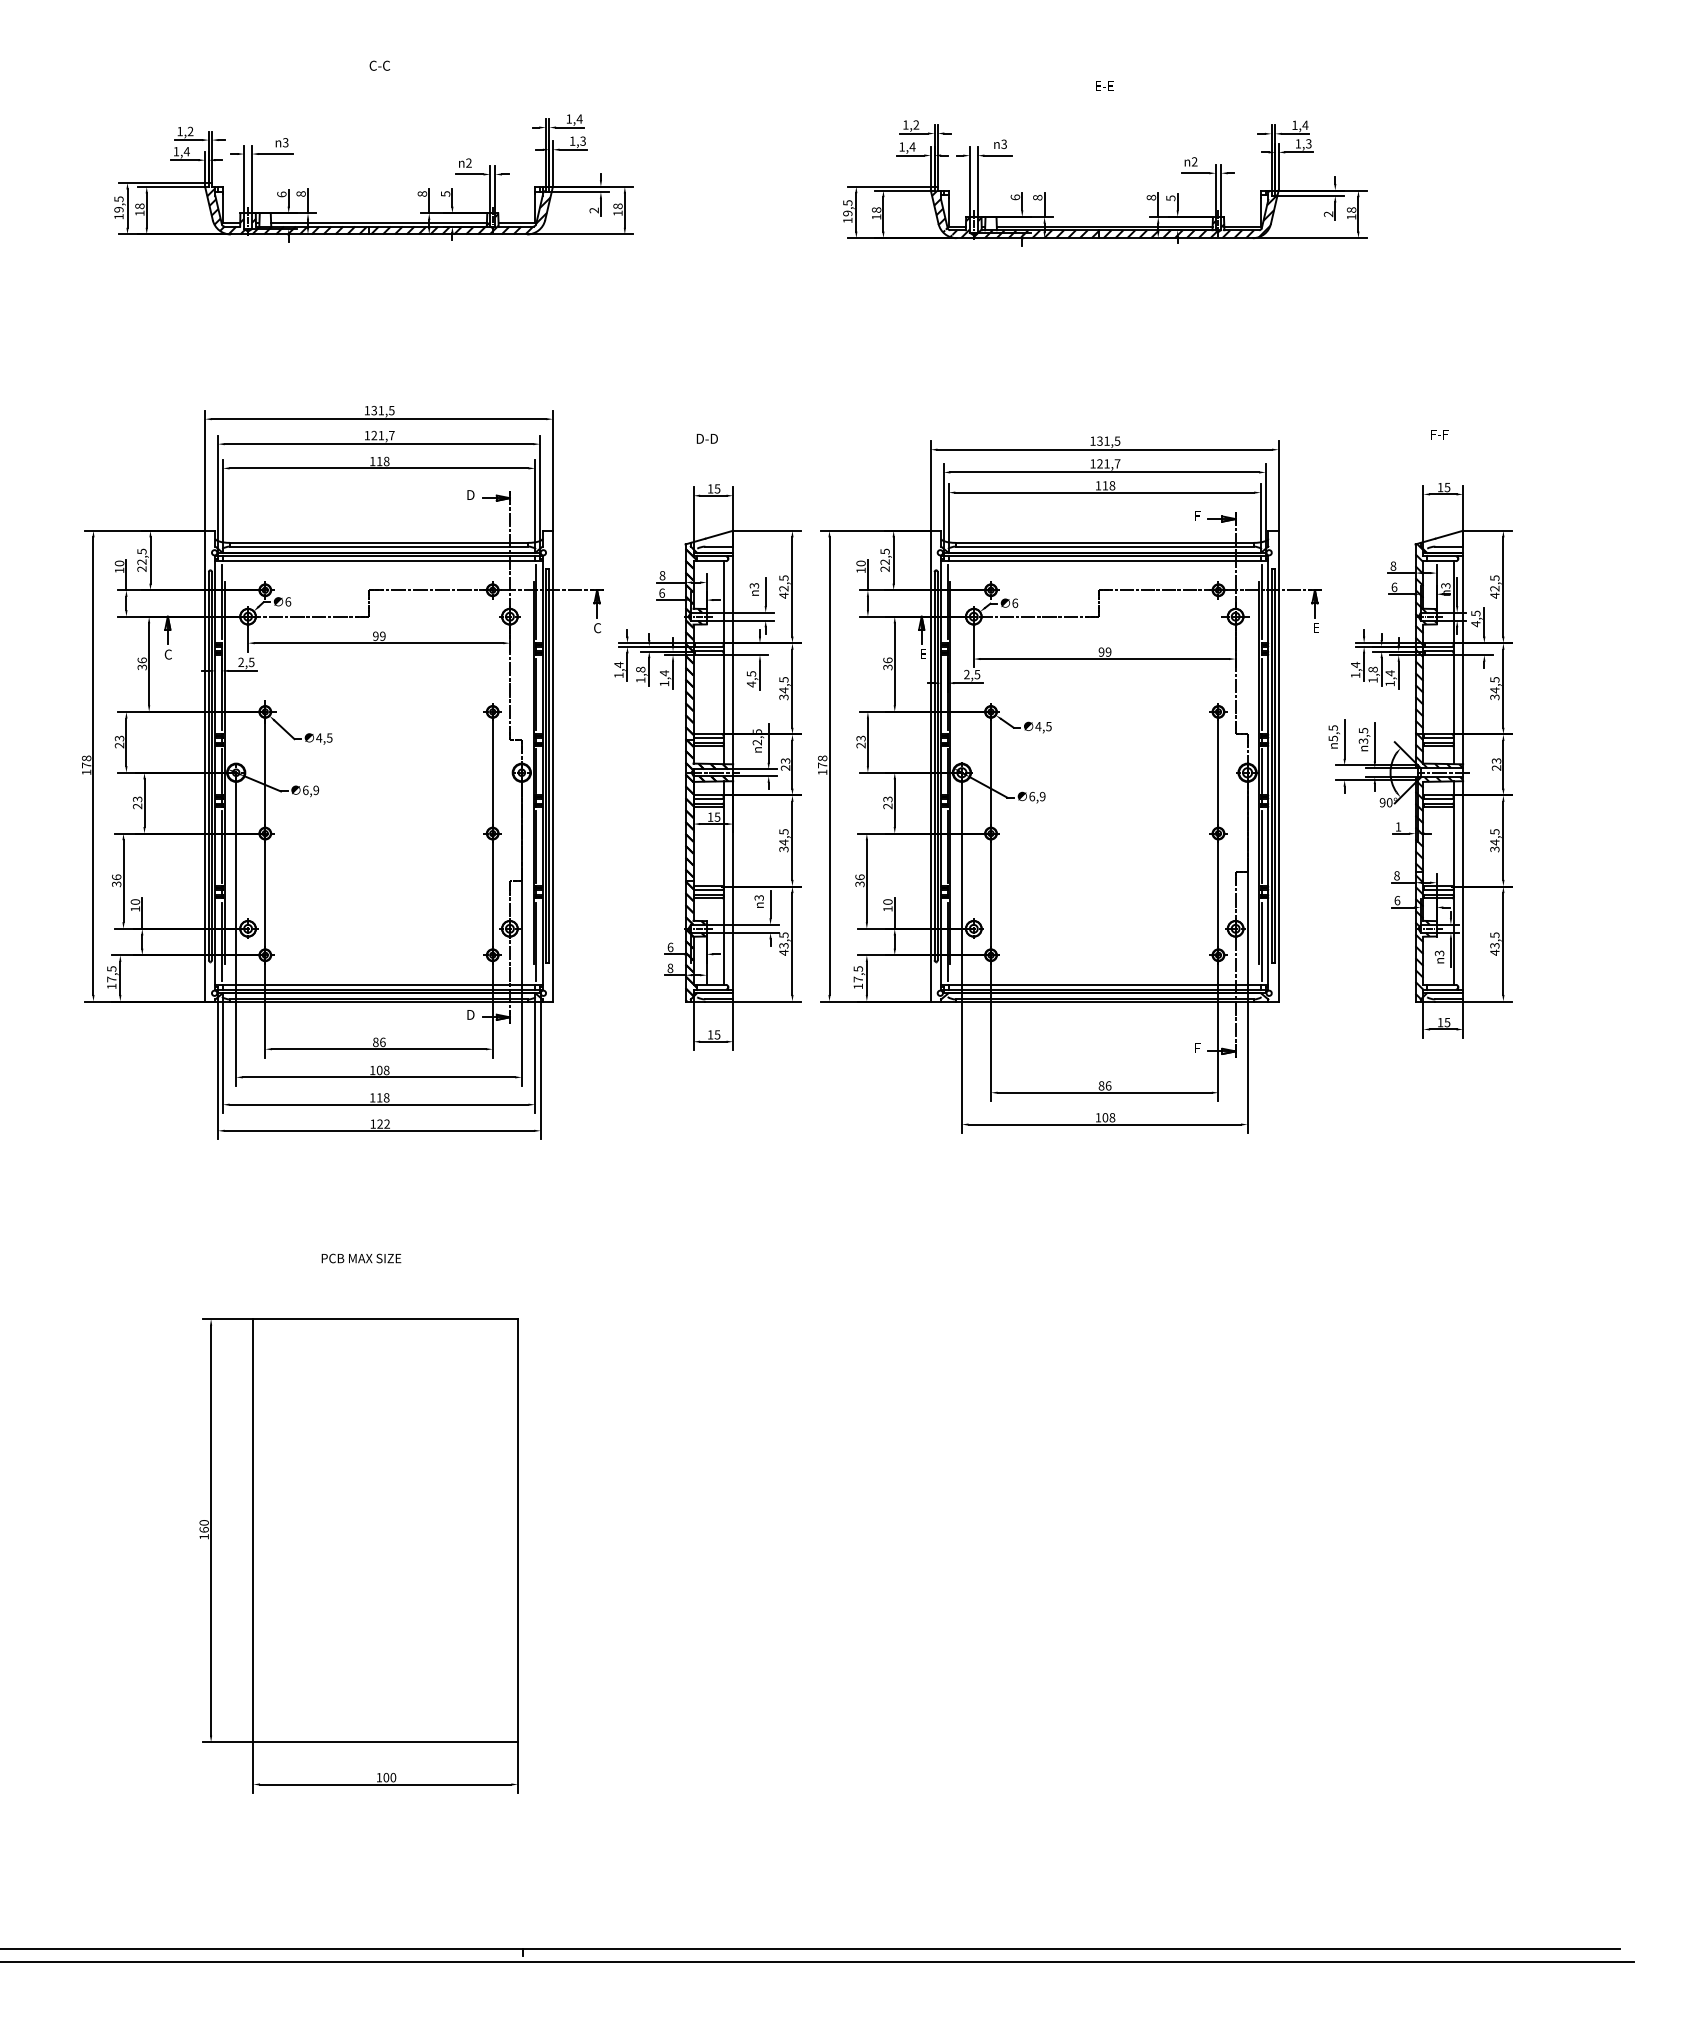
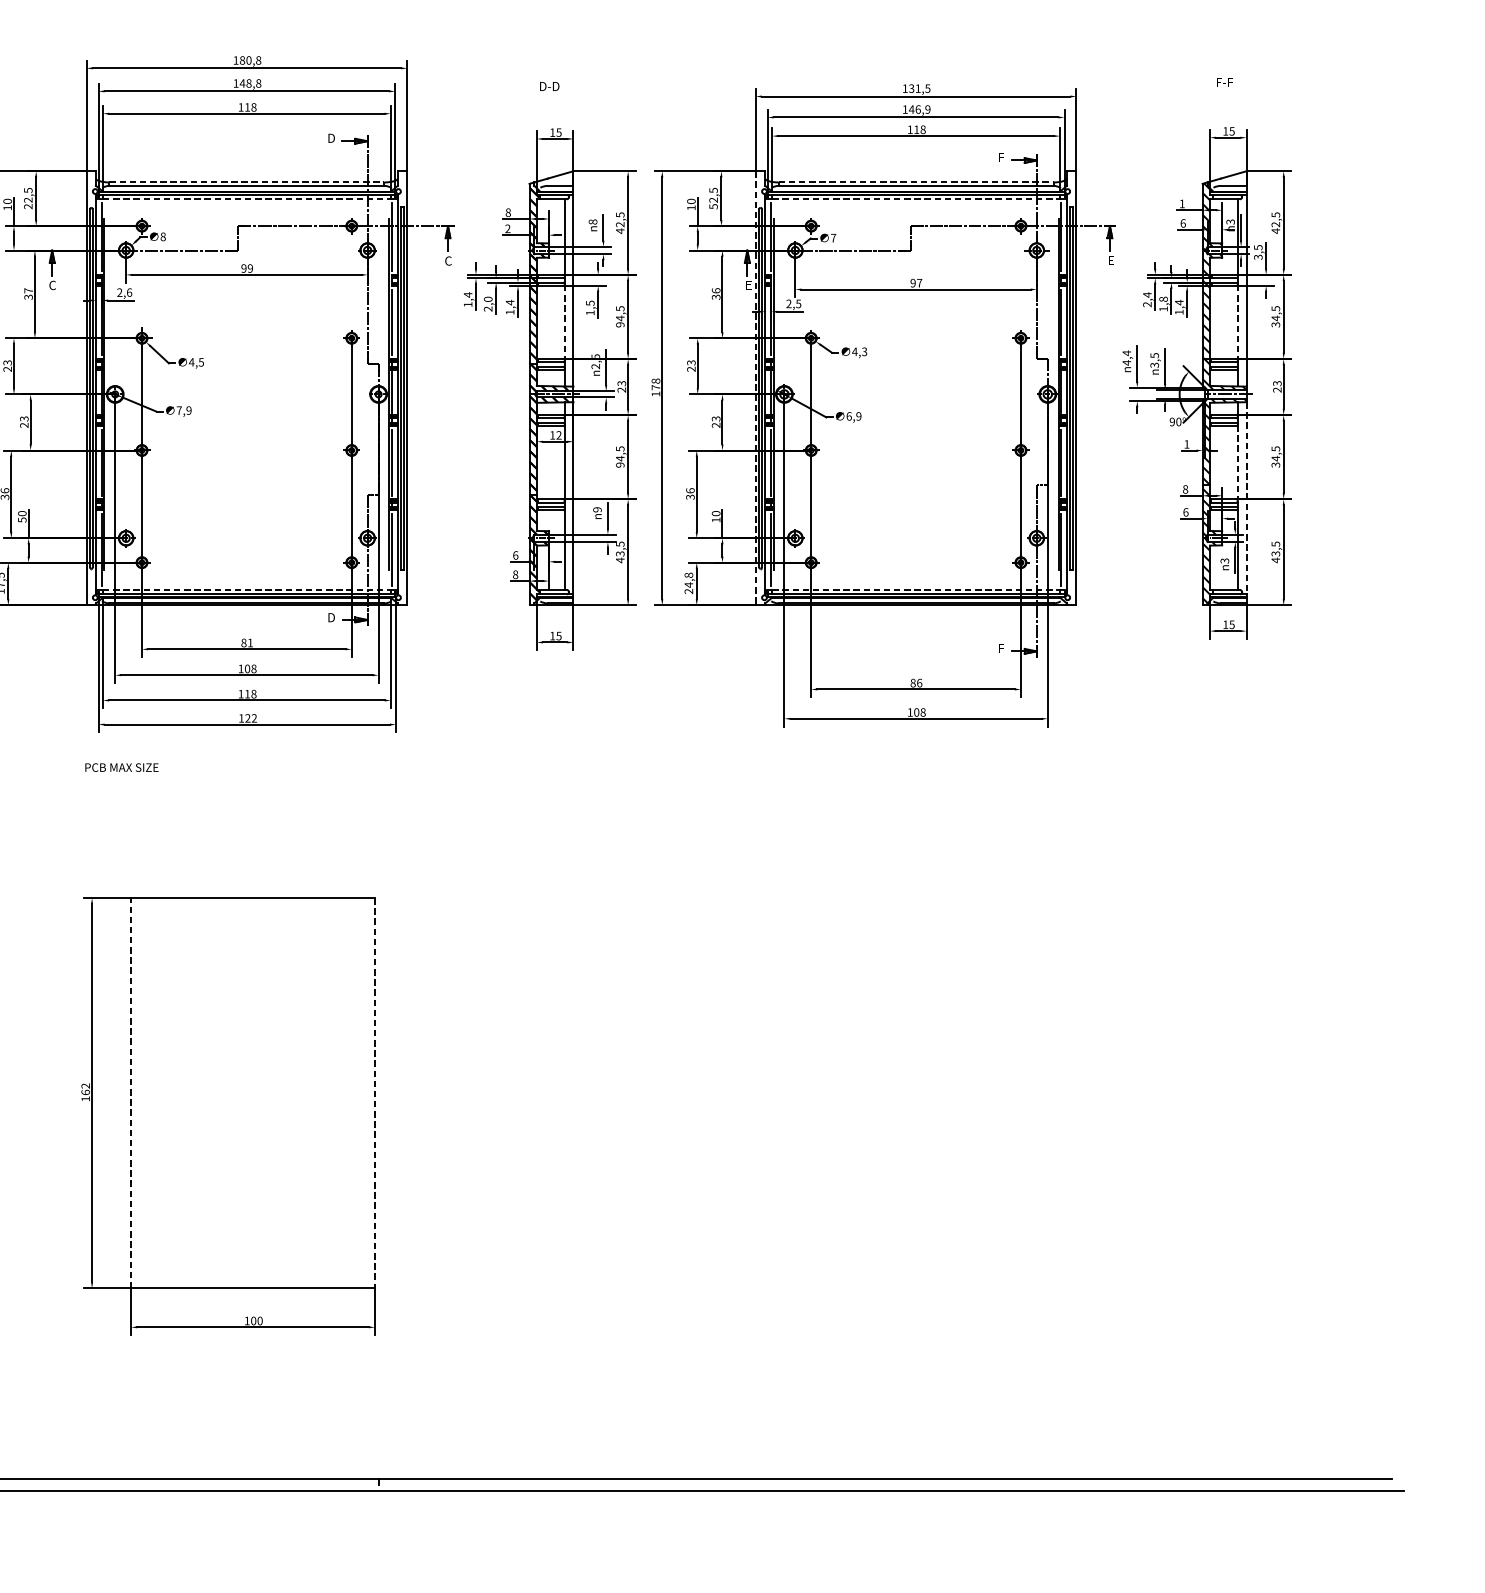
text: (382, 410) -> (250, 60), 131,5 -> 180,8
text: (382, 435) -> (250, 83), 121,7 -> 148,8
text: (1108, 463) -> (919, 109), 121,7 -> 146,9
line: (379, 542) -> (247, 182), solid -> dashed
line: (1105, 542) -> (916, 182), solid -> dashed
line: (379, 561) -> (247, 199), solid -> dashed
line: (1105, 561) -> (916, 199), solid -> dashed
text: (1393, 565) -> (1182, 203), 8 -> 1
text: (884, 569) -> (713, 206), 22,5 -> 52,5
text: (754, 585) -> (593, 221), 3 -> 8
text: (661, 592) -> (507, 228), 6 -> 2
text: (288, 601) -> (163, 236), 6 -> 8
text: (1015, 603) -> (833, 238), 6 -> 7
text: (1475, 624) -> (1257, 257), 4,5 -> 3,5
text: (1108, 651) -> (919, 282), 99 -> 97
text: (141, 660) -> (27, 290), 36 -> 37
text: (251, 661) -> (129, 291), 2,5 -> 2,6
text: (640, 674) -> (488, 303), 1,8 -> 2,0
text: (1354, 675) -> (1146, 304), 1,4 -> 2,4
text: (751, 684) -> (590, 313), 4,5 -> 1,5
line: (723, 694) -> (564, 322), solid -> dashed
line: (1453, 694) -> (1237, 322), solid -> dashed
text: (783, 697) -> (619, 325), 34,5 -> 94,5
text: (1048, 725) -> (864, 350), 4,5 -> 4,3
text: (1333, 733) -> (1127, 358), 5,5 -> 4,4
line: (930, 766) -> (755, 388), solid -> dashed
text: (305, 790) -> (179, 410), 6,9 -> 7,9
text: (717, 816) -> (559, 434), 15 -> 12
line: (1453, 846) -> (1237, 462), solid -> dashed
text: (783, 849) -> (619, 465), 34,5 -> 94,5
line: (1463, 885) -> (1246, 498), solid -> dashed
text: (759, 897) -> (597, 509), 3 -> 9
text: (135, 908) -> (22, 519), 10 -> 50
text: (857, 977) -> (688, 583), 17,5 -> 24,8
line: (379, 984) -> (247, 589), solid -> dashed
line: (1105, 984) -> (916, 589), solid -> dashed
text: (382, 1042) -> (250, 643), 86 -> 81
text: (361, 1258) -> (121, 767), moved
text: (203, 1522) -> (85, 1085), 160 -> 162
line: (253, 1530) -> (131, 1093), solid -> dashed
line: (517, 1530) -> (374, 1093), solid -> dashed

